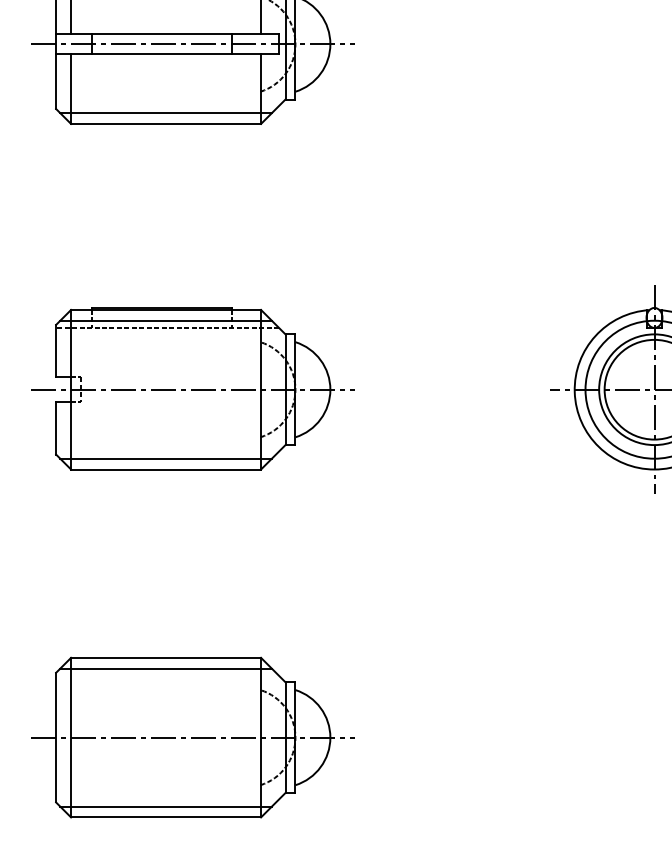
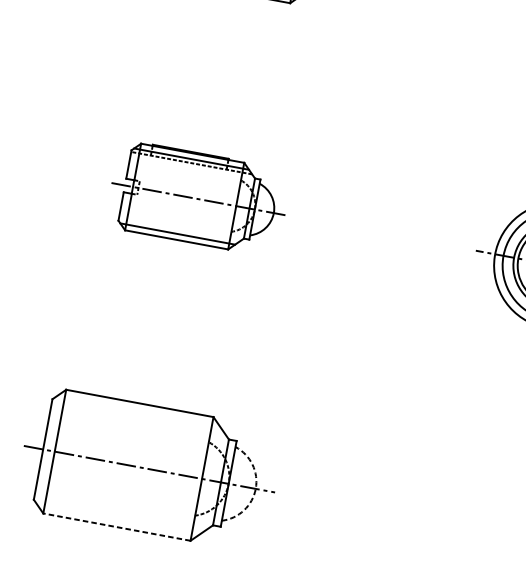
part: (192, 388) -> (199, 198), size x0.7
line: (165, 668) -> (137, 411), removed
arc: (330, 737) -> (255, 488), solid -> dashed
line: (165, 806) -> (118, 518), removed
line: (166, 817) -> (117, 527), solid -> dashed

